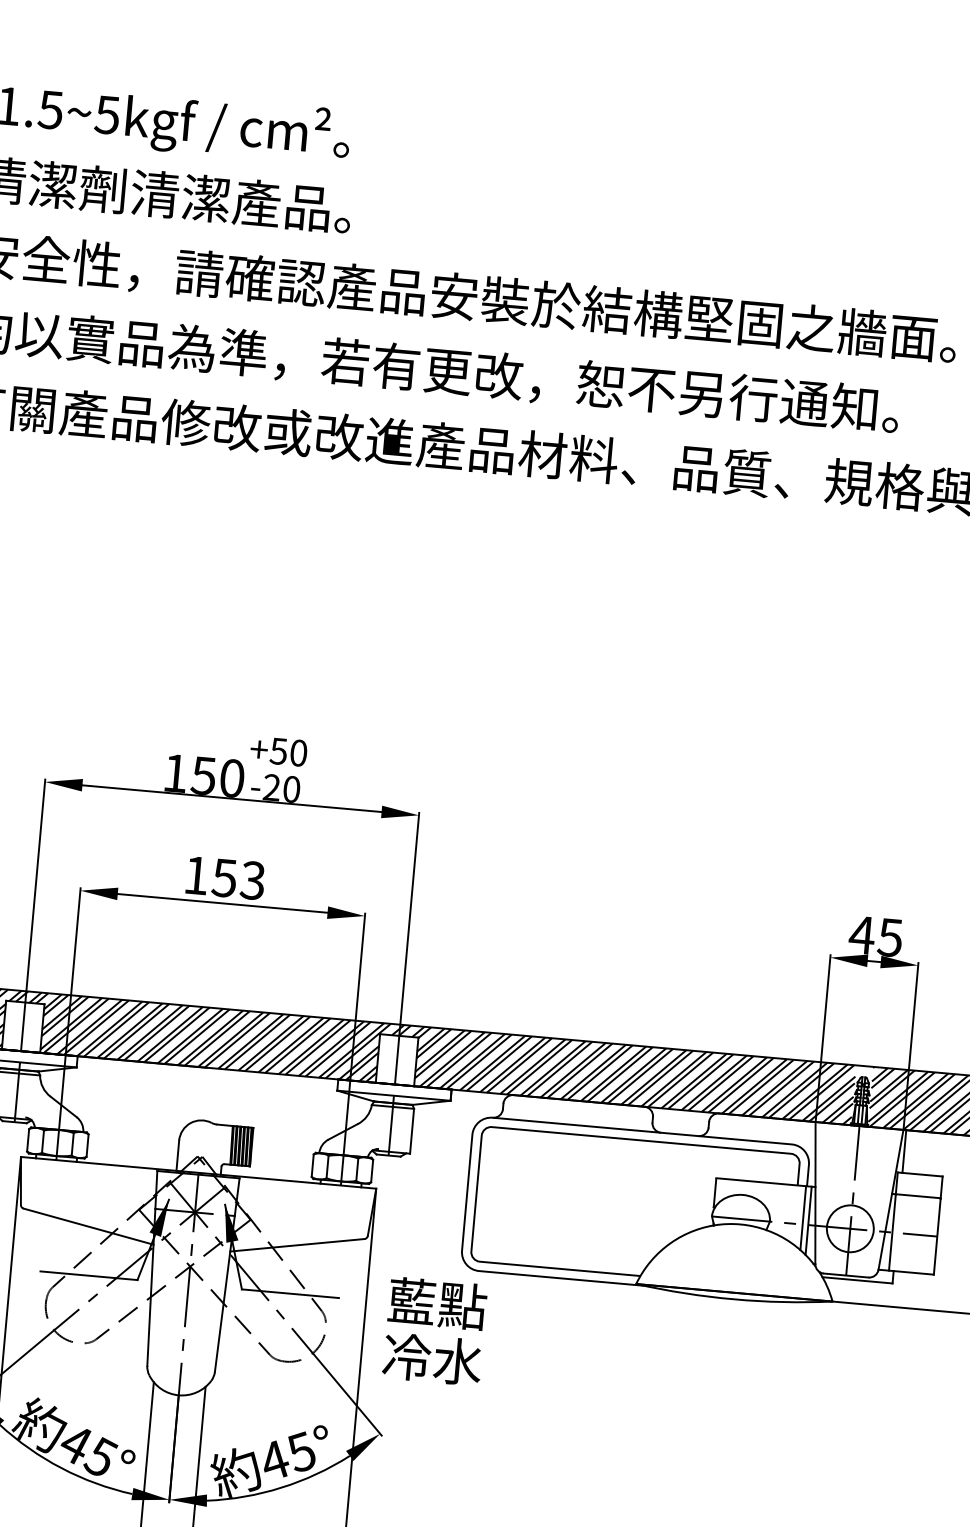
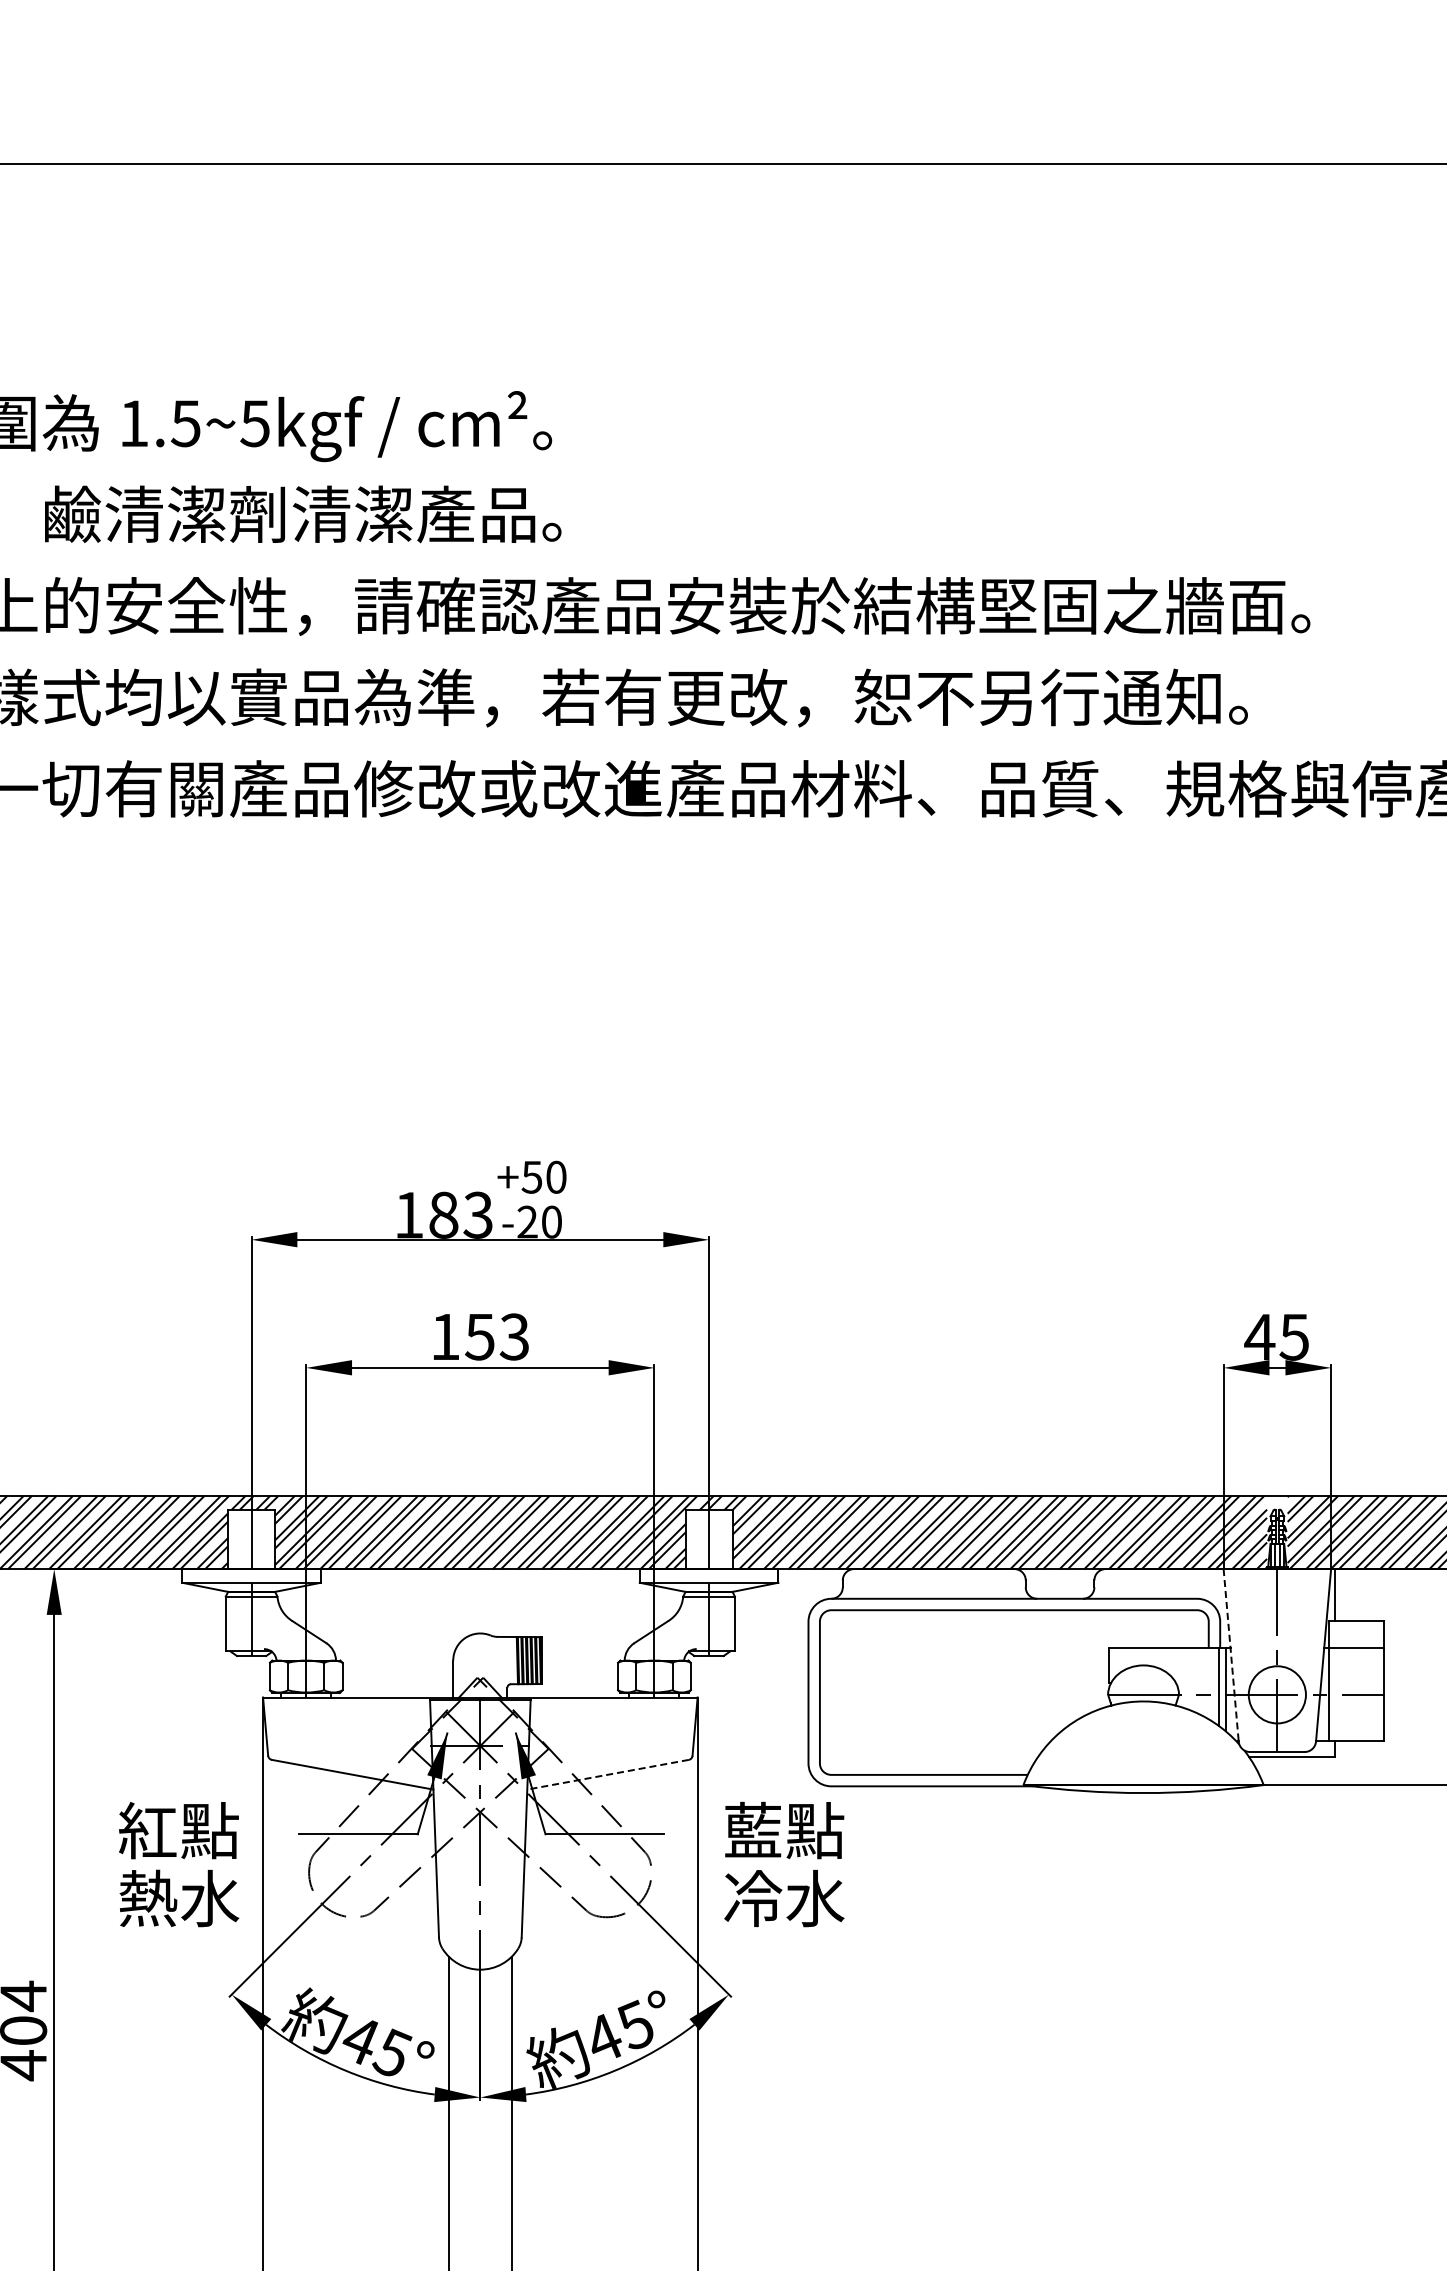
text: (217, 776) -> (460, 1214), 150 -> 183
line: (815, 1193) -> (1231, 1655), solid -> dashed
line: (296, 1245) -> (607, 1774), solid -> dashed

